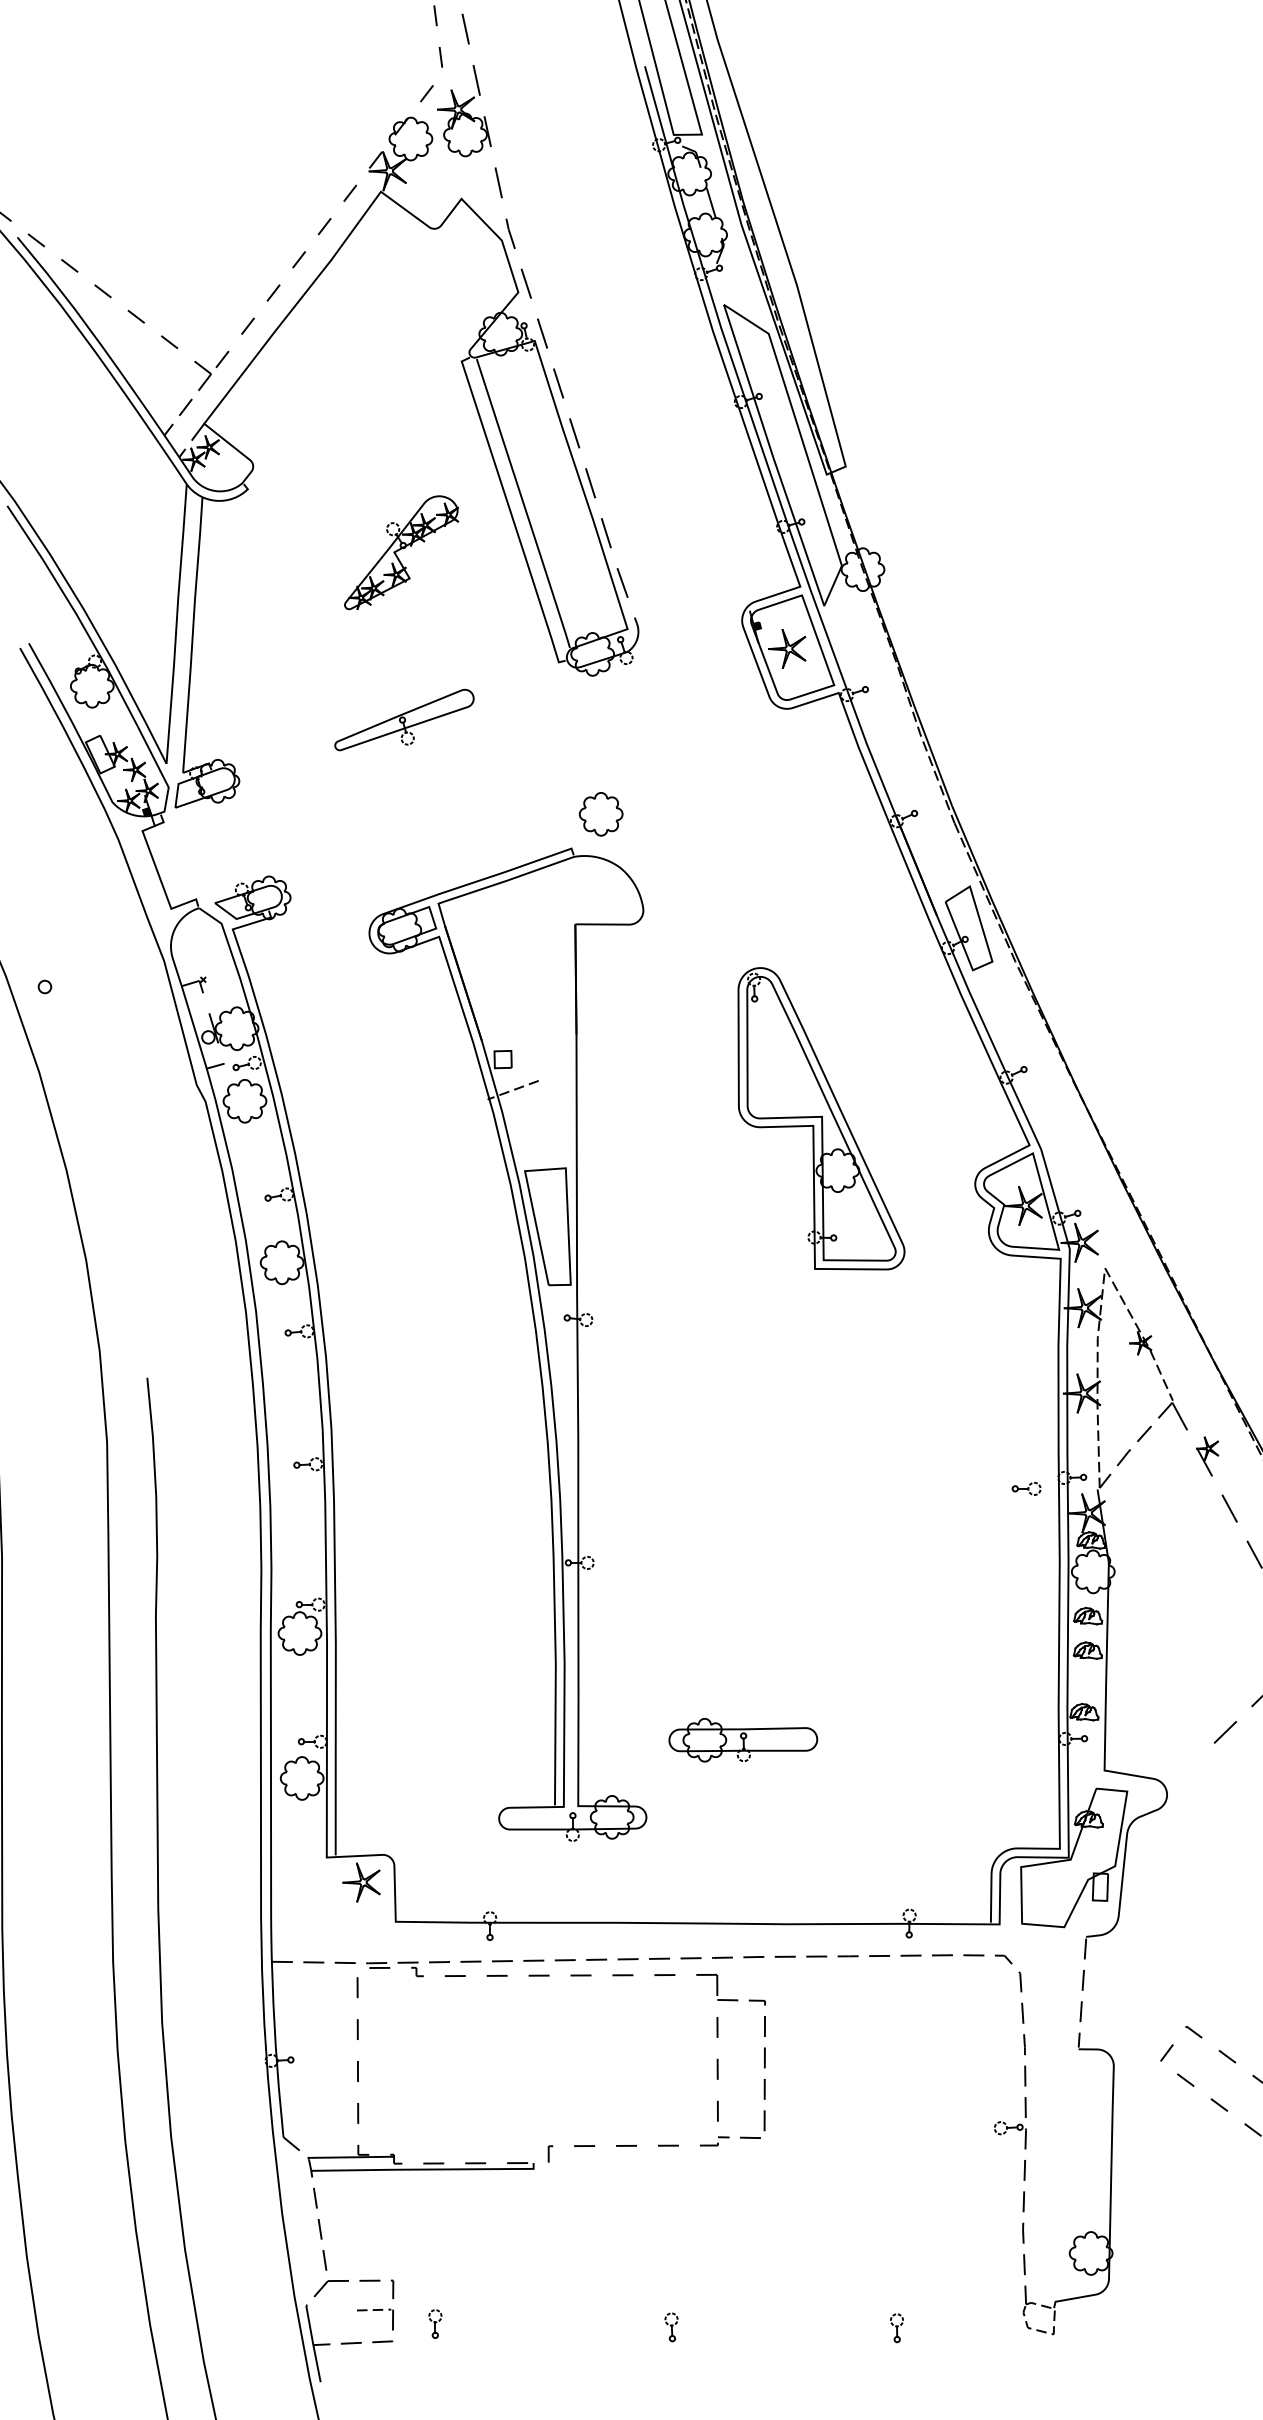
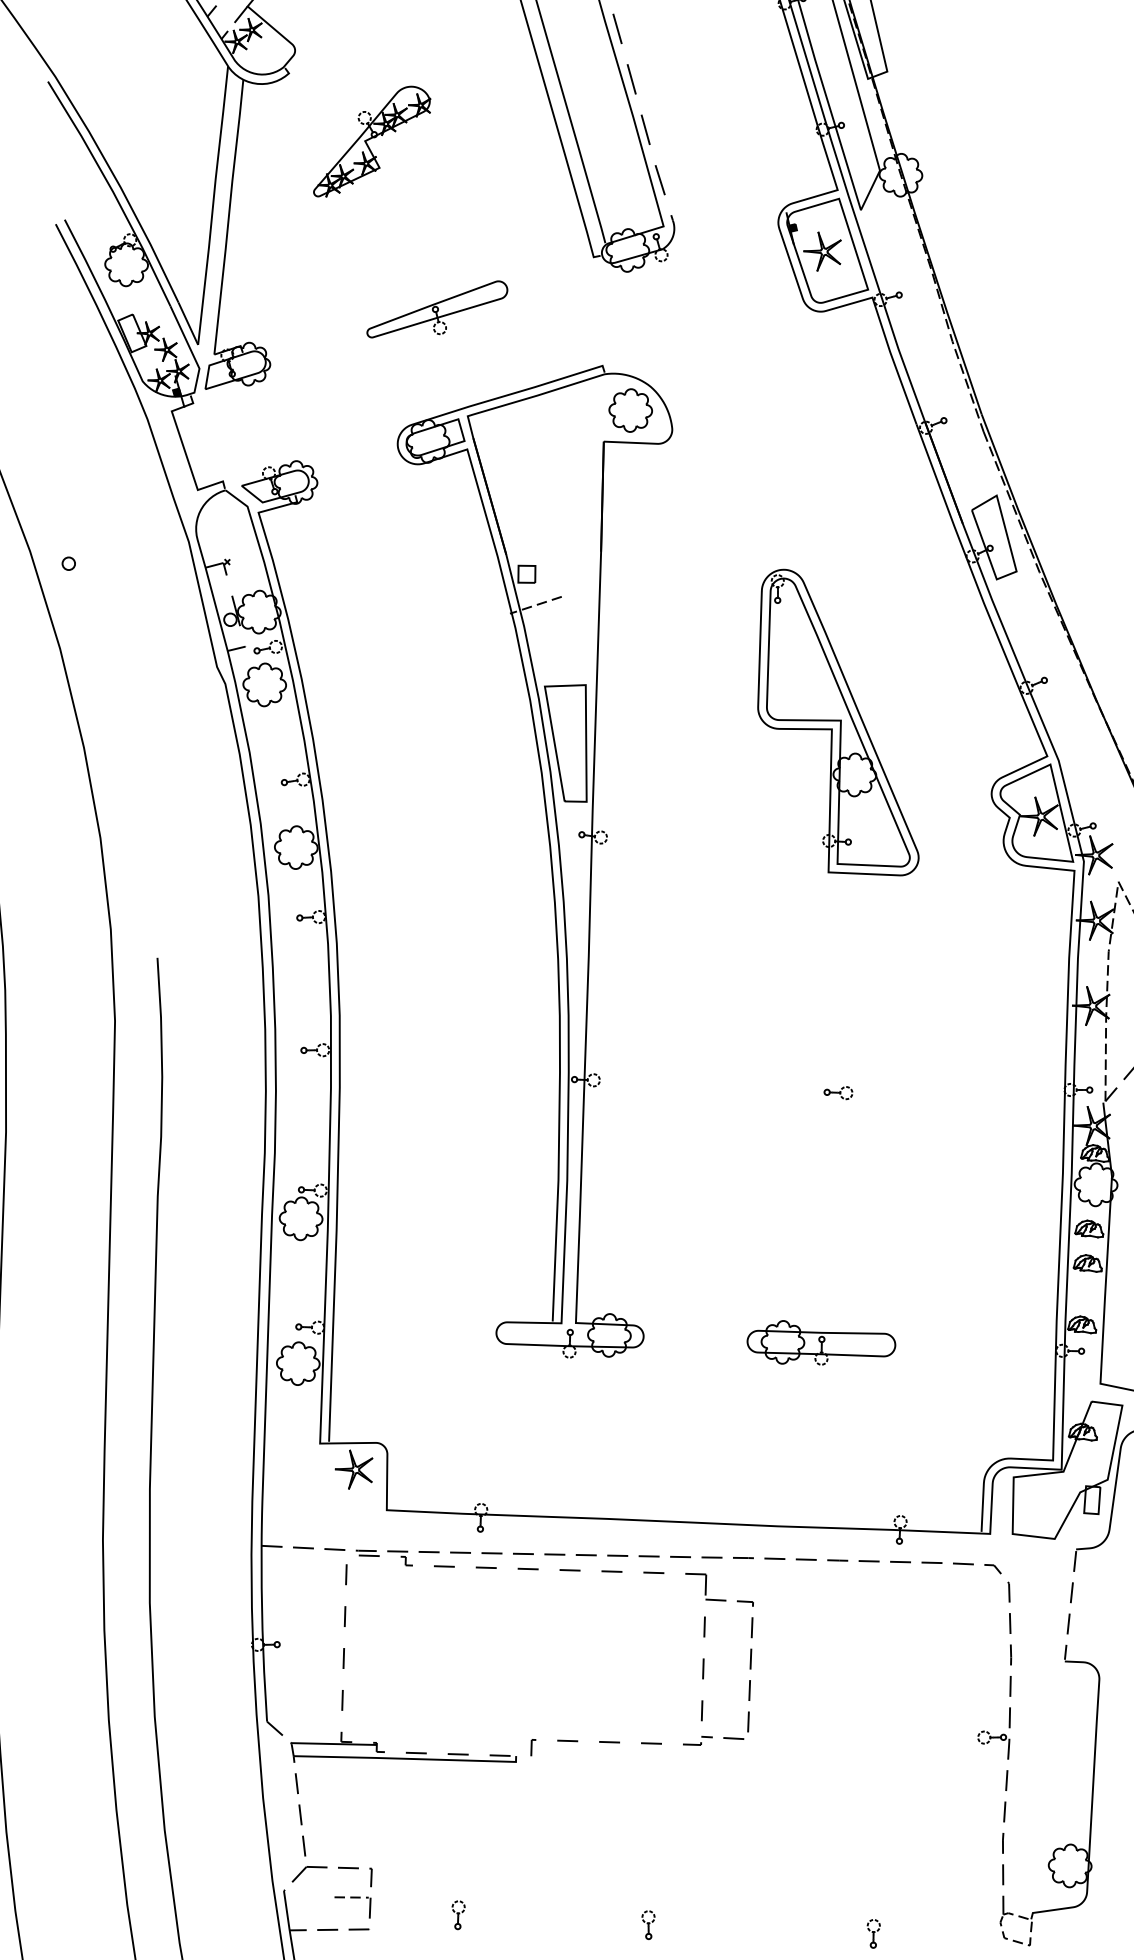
part: (401, 552) -> (372, 141), moved
part: (535, 1338) -> (549, 854), moved
part: (1026, 1488) -> (838, 1092), moved
part: (743, 1740) -> (821, 1343), moved
part: (435, 2323) -> (458, 1914), moved

